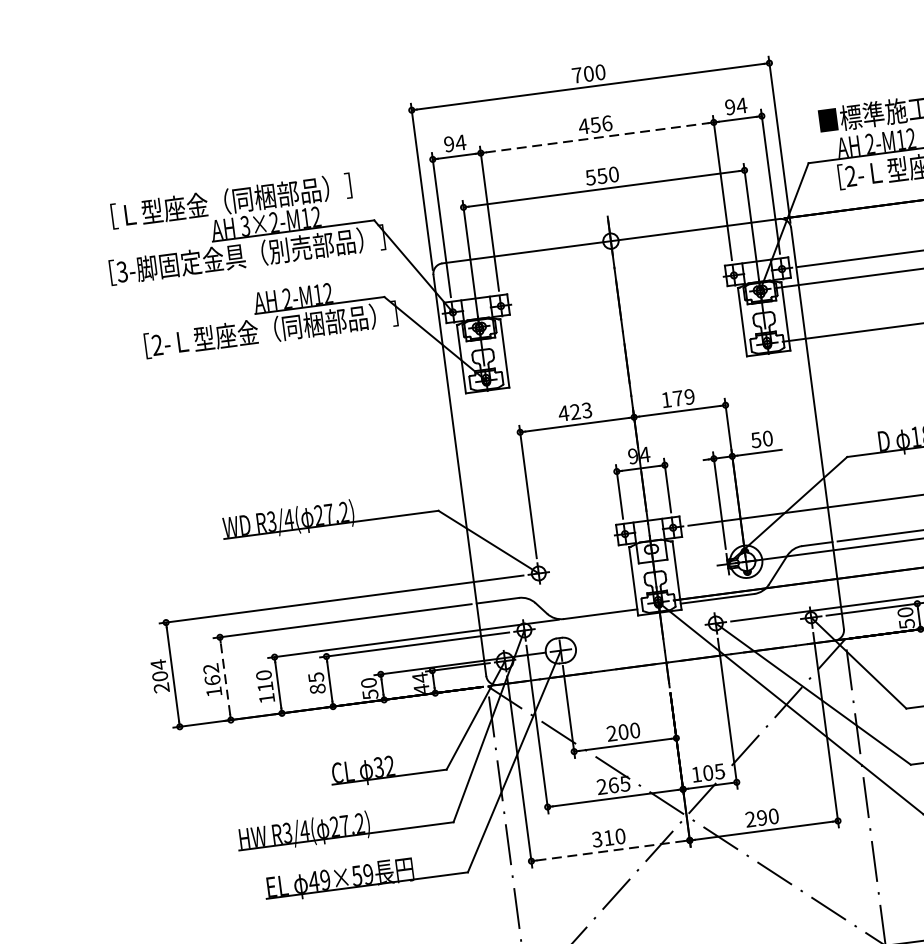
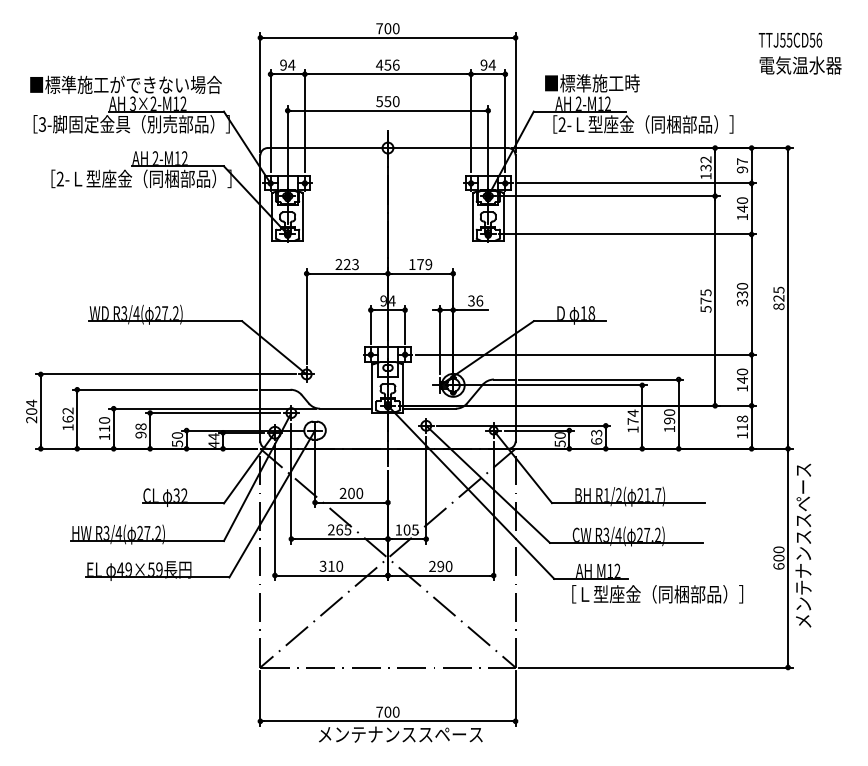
line: (598, 137) -> (388, 74), dashed -> solid
text: (231, 200) -> (125, 84), ［Ｌ型座金（同梱部品）］ -> ■標準施工ができない場合
text: (563, 413) -> (338, 264), 423 -> 223
text: (761, 438) -> (475, 300), 50 -> 36
line: (225, 678) -> (77, 419), dashed -> solid
text: (316, 682) -> (140, 430), 85 -> 98
line: (610, 850) -> (331, 575), dashed -> solid

